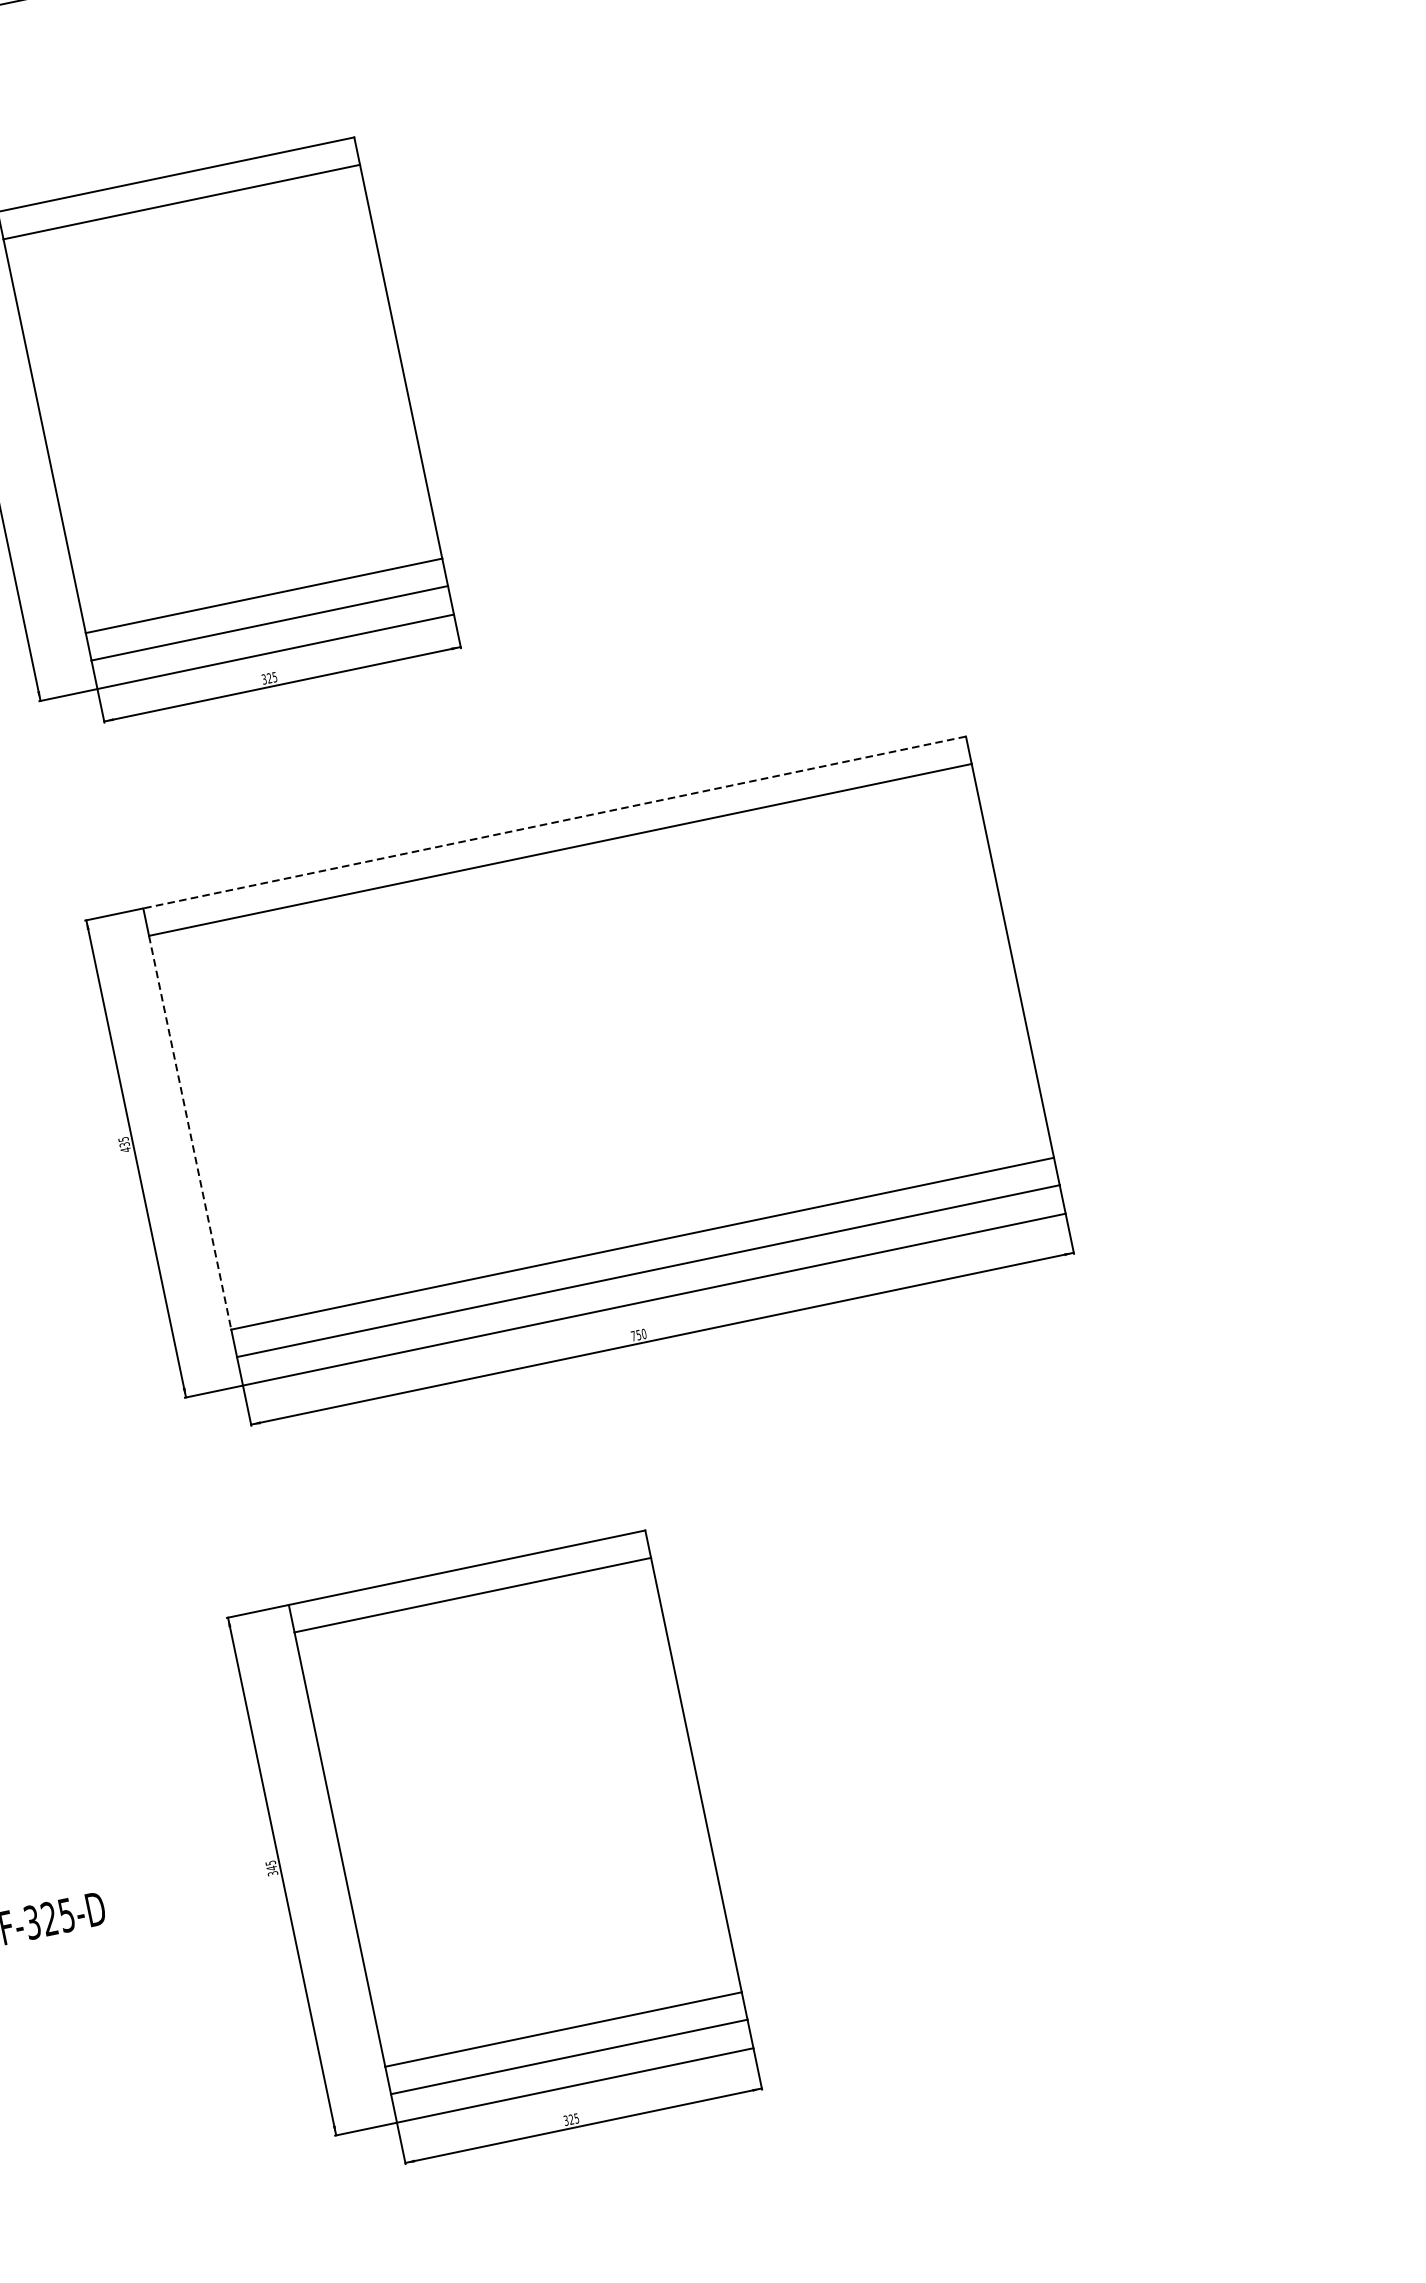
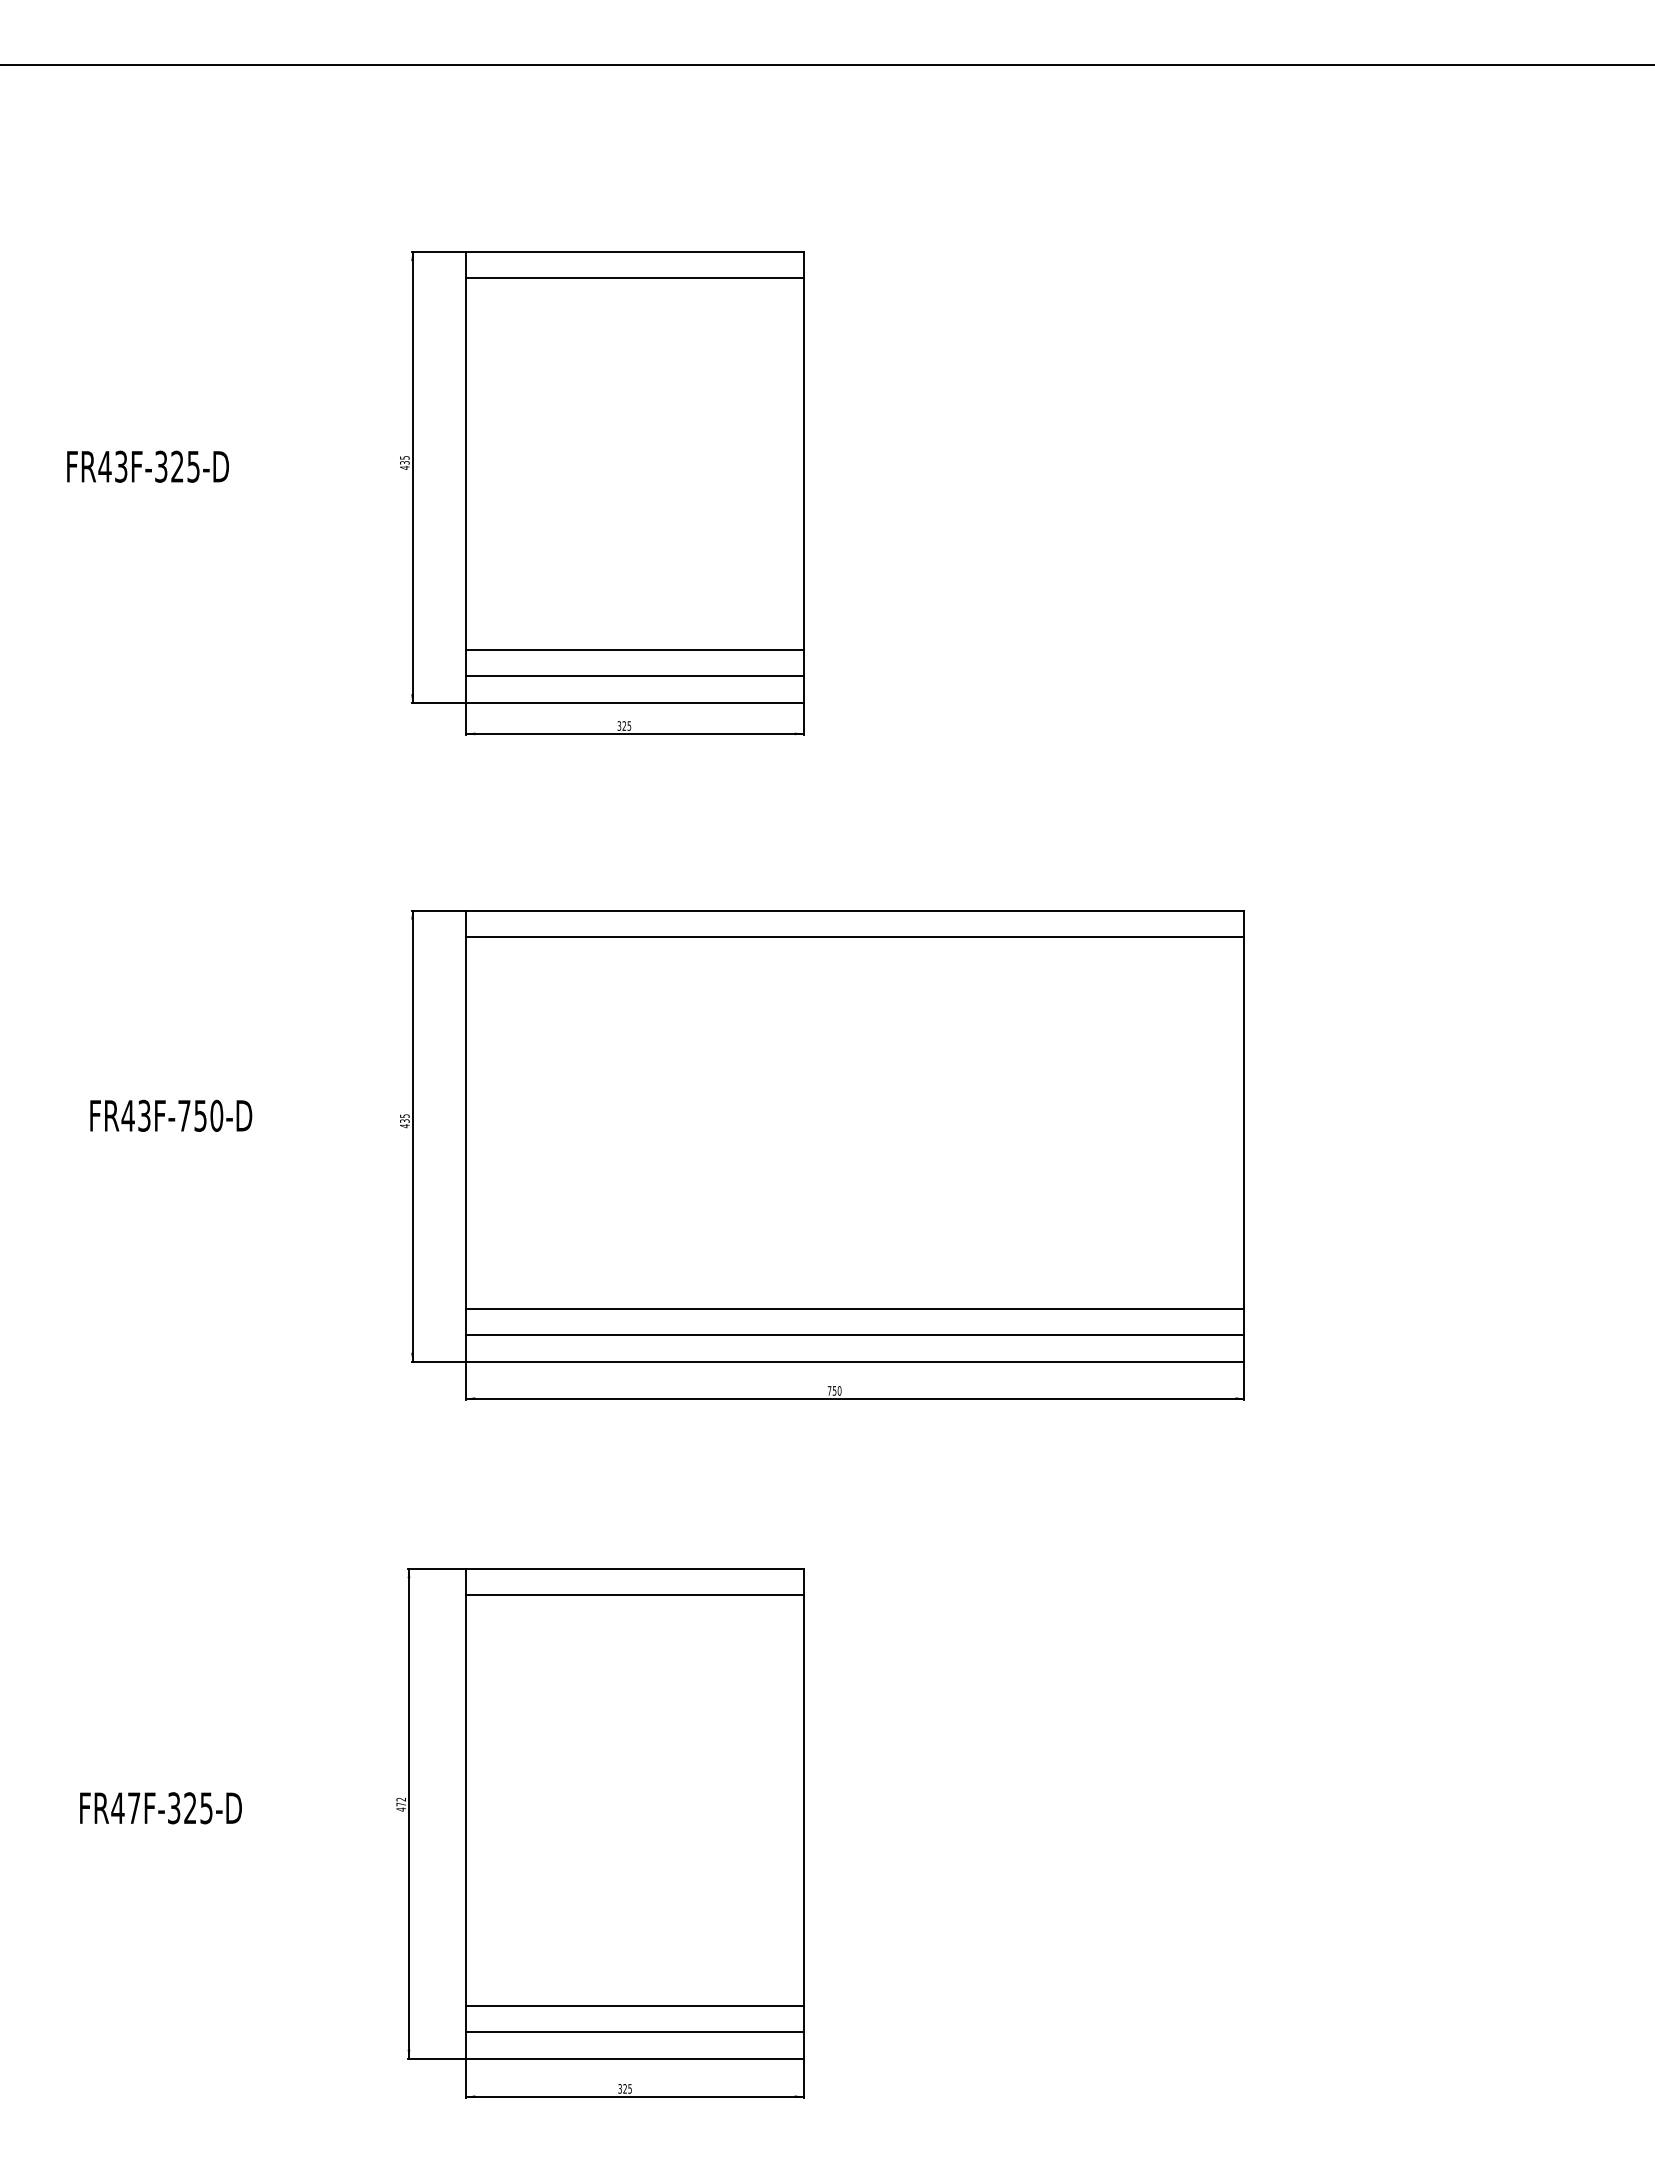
line: (554, 822) -> (855, 910), dashed -> solid
line: (190, 1133) -> (466, 1123), dashed -> solid
text: (272, 1868) -> (401, 1804), 345 -> 472

